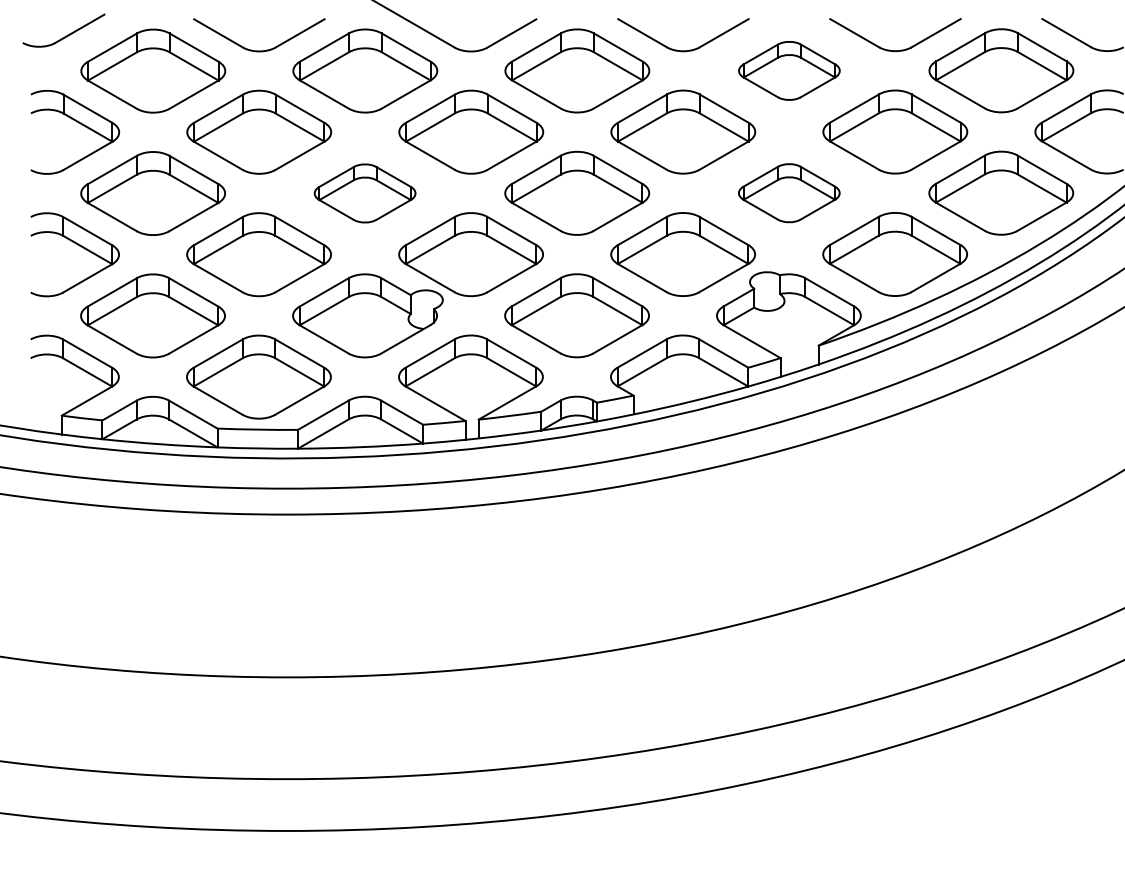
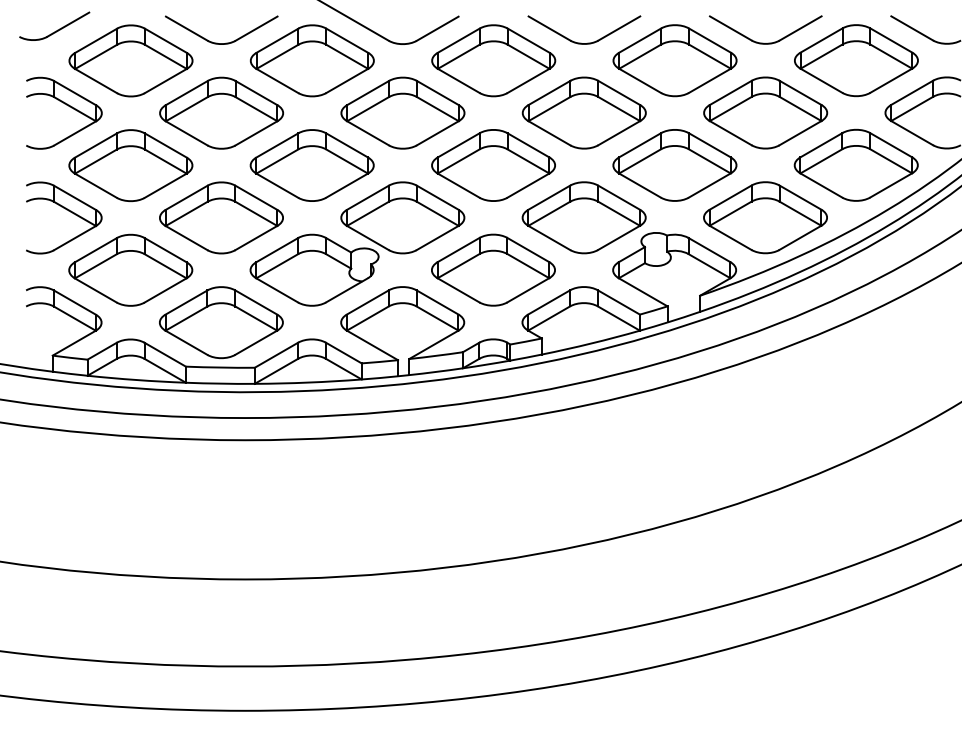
part: (789, 70) -> (675, 60), size x1.43
part: (789, 192) -> (675, 164), size x1.43
part: (364, 193) -> (311, 165), size x1.43

